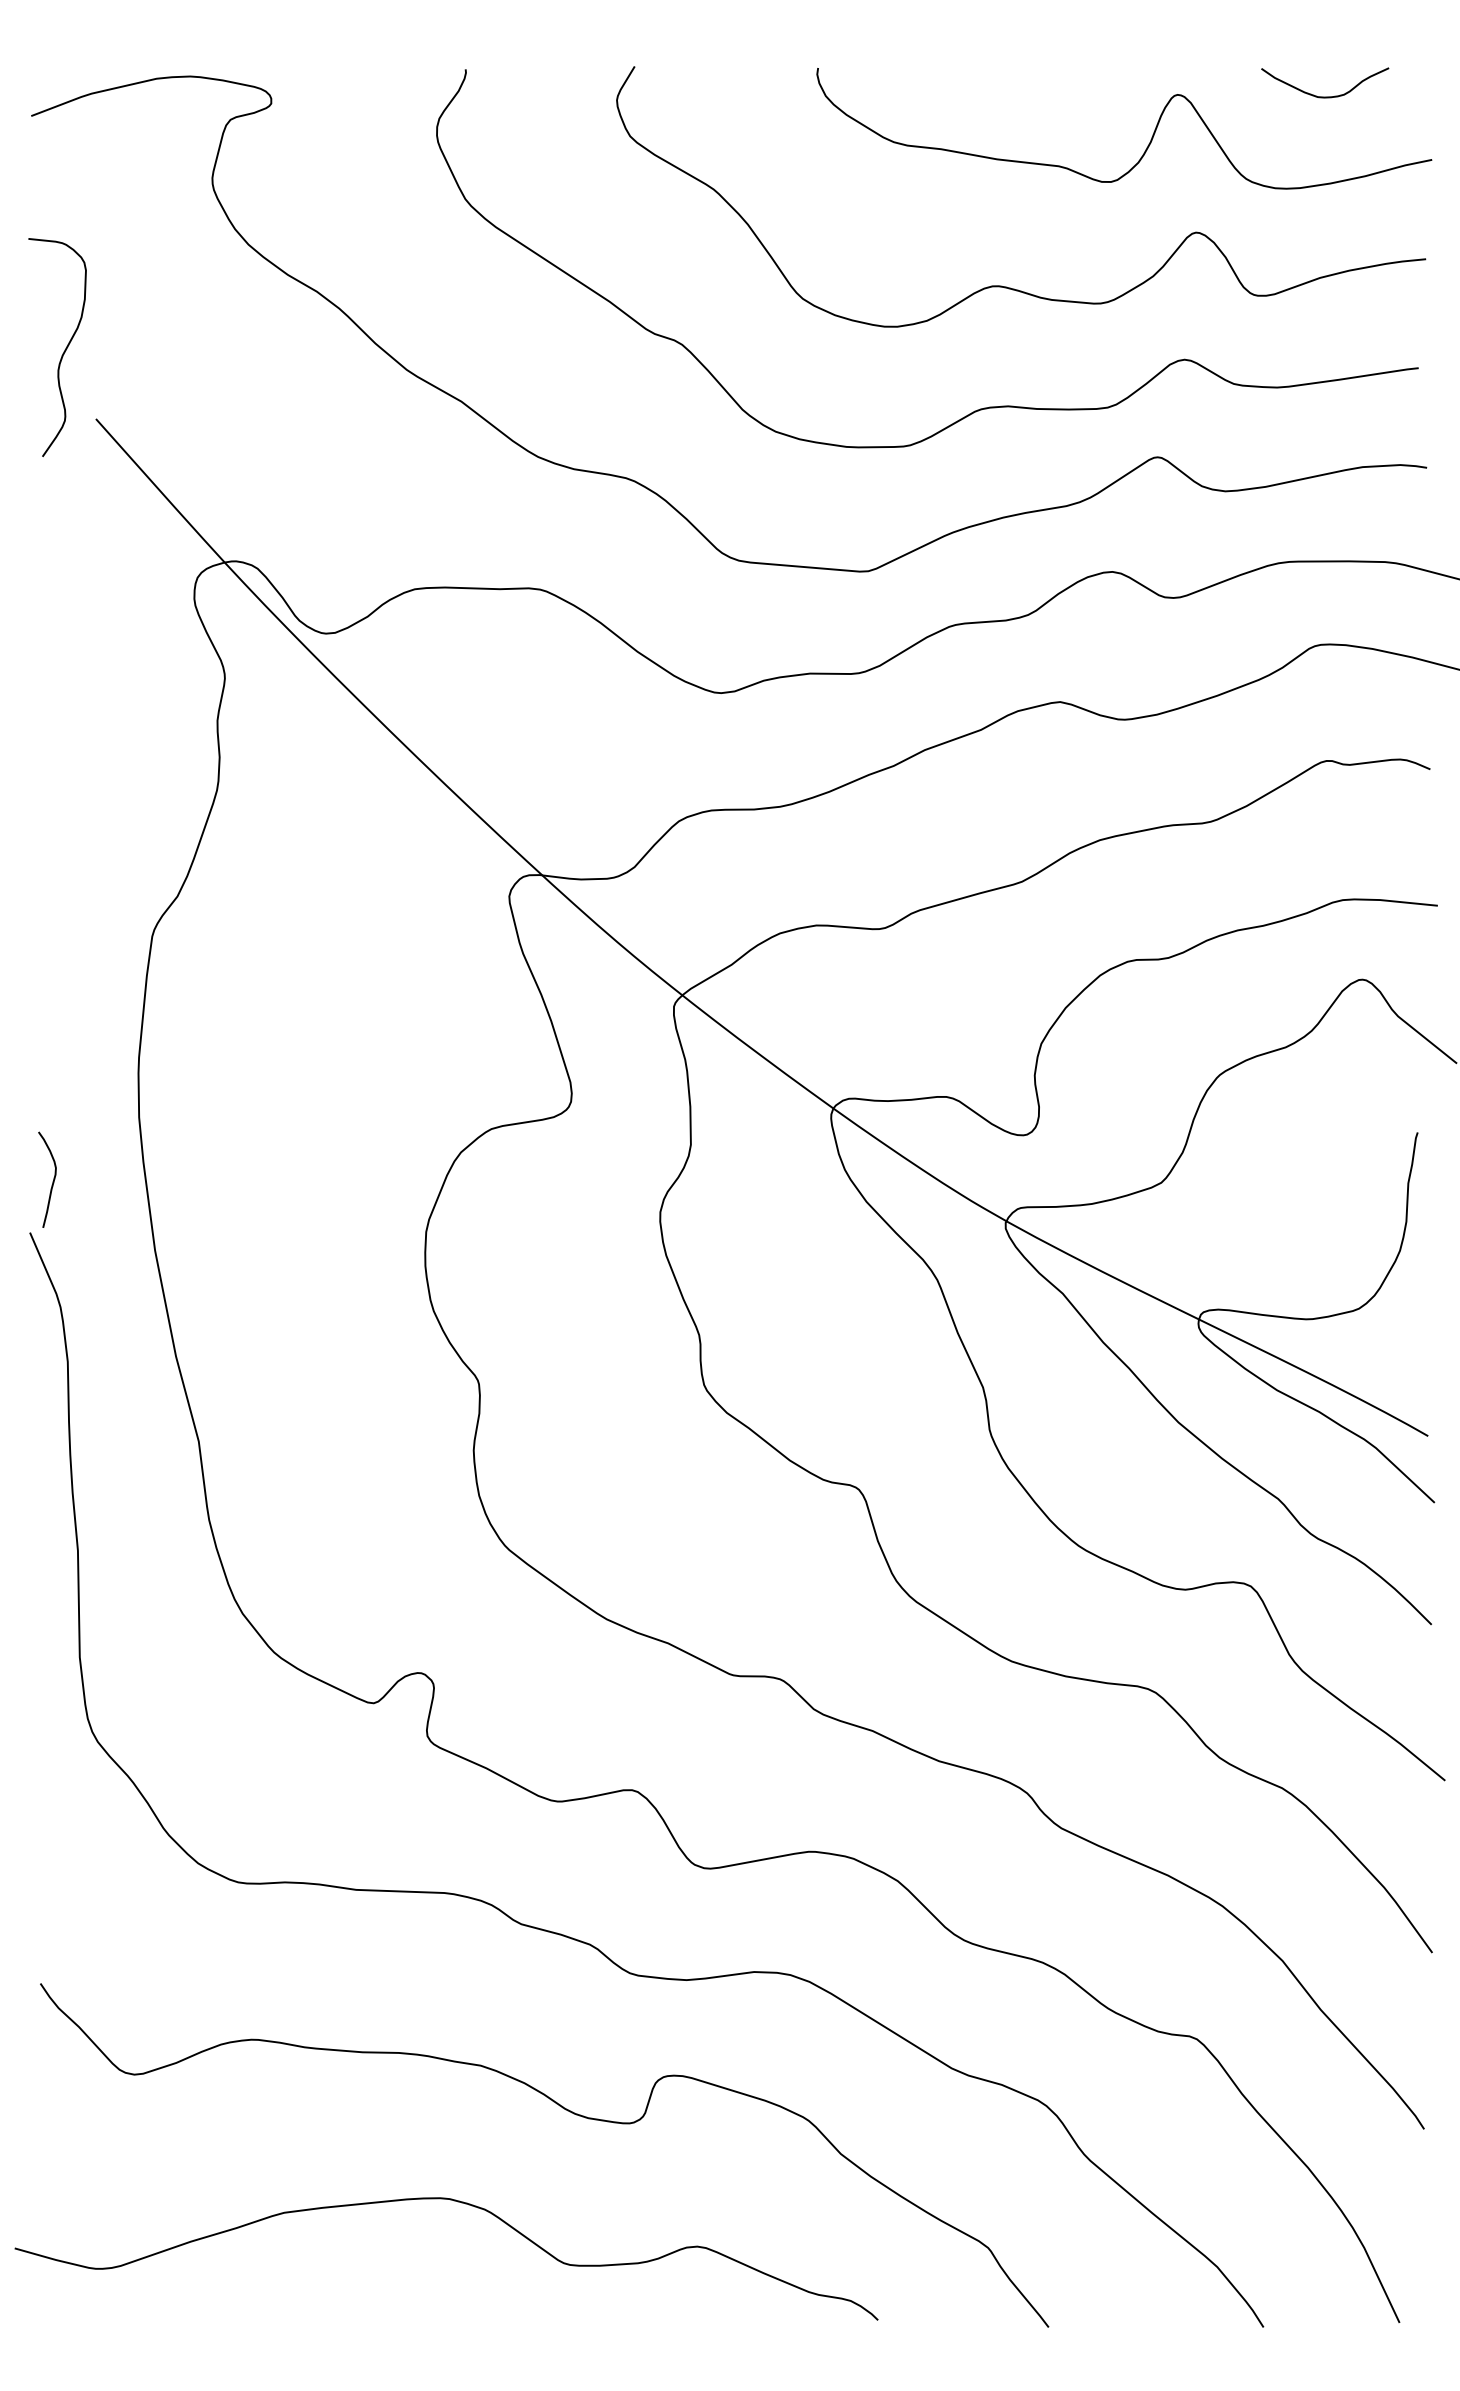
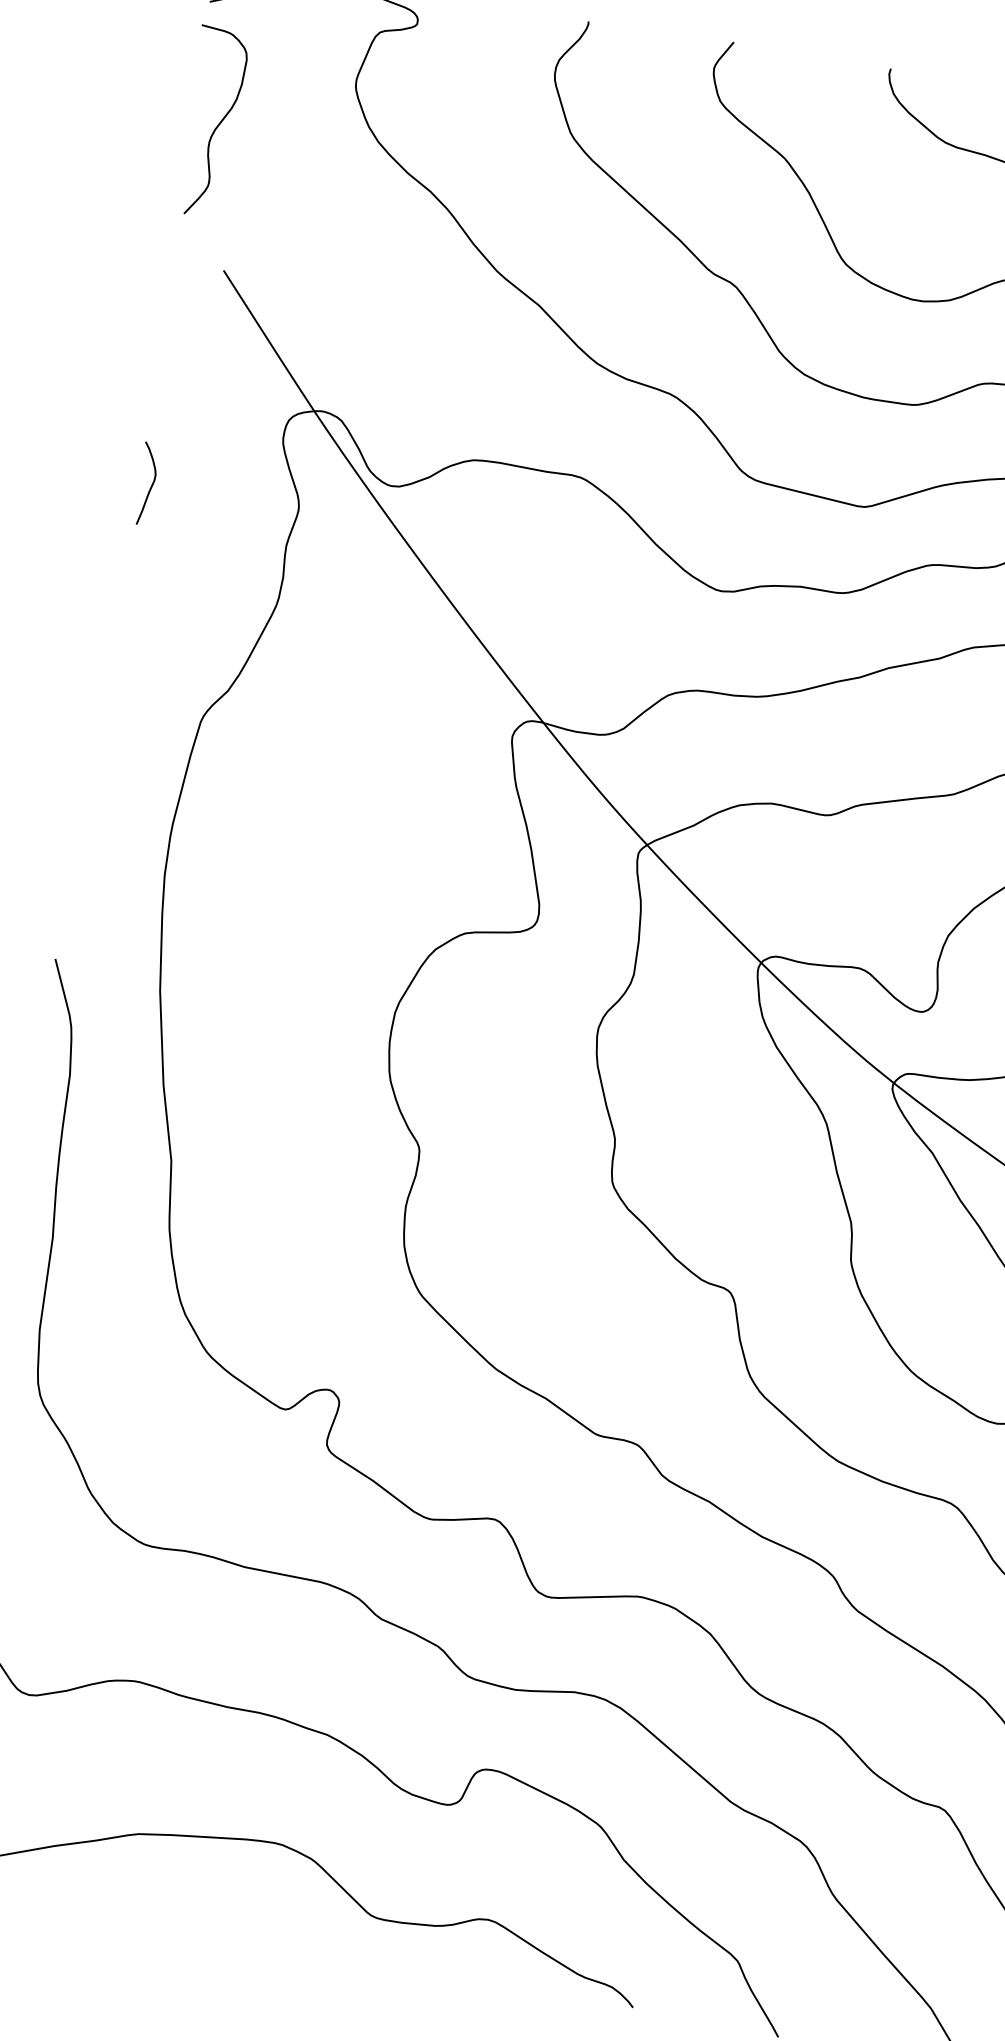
curve: (63, 351) -> (216, 126), moved
curve: (52, 1181) -> (150, 486), moved

